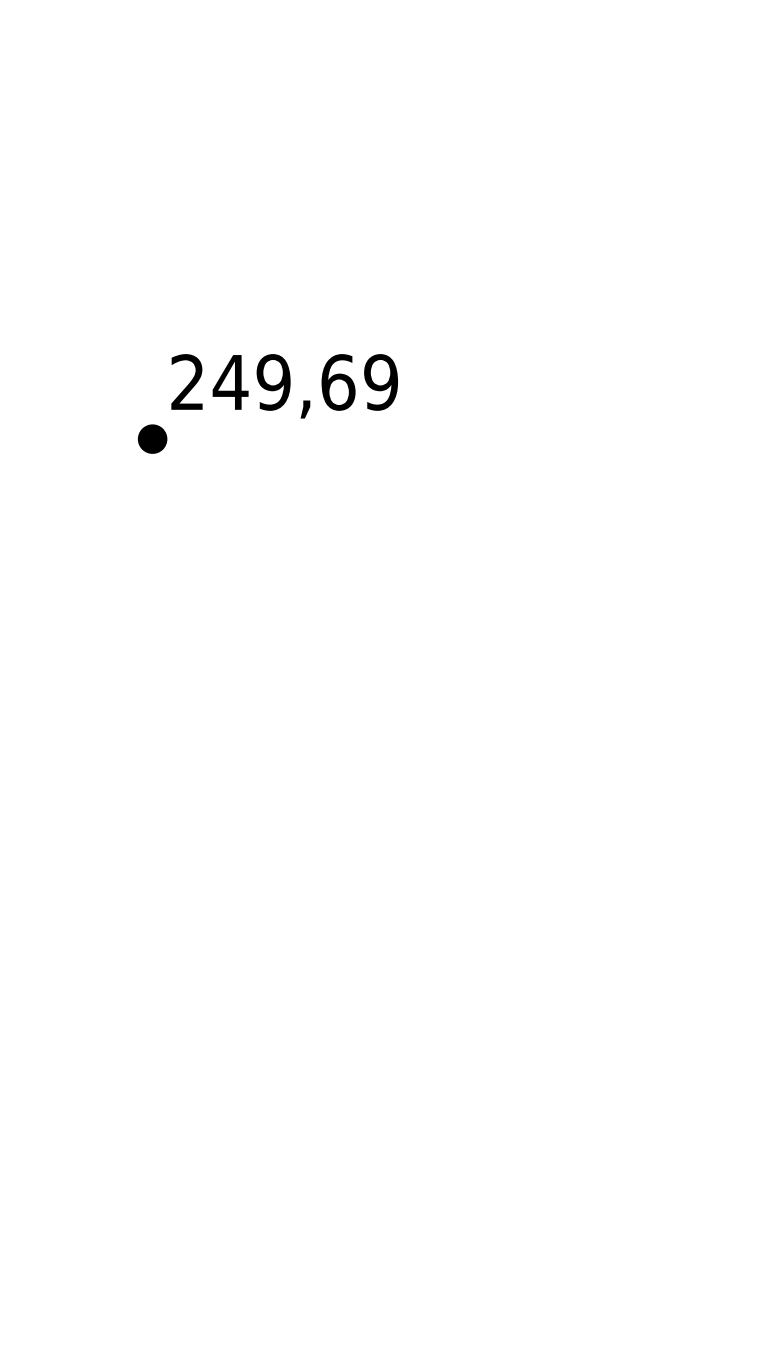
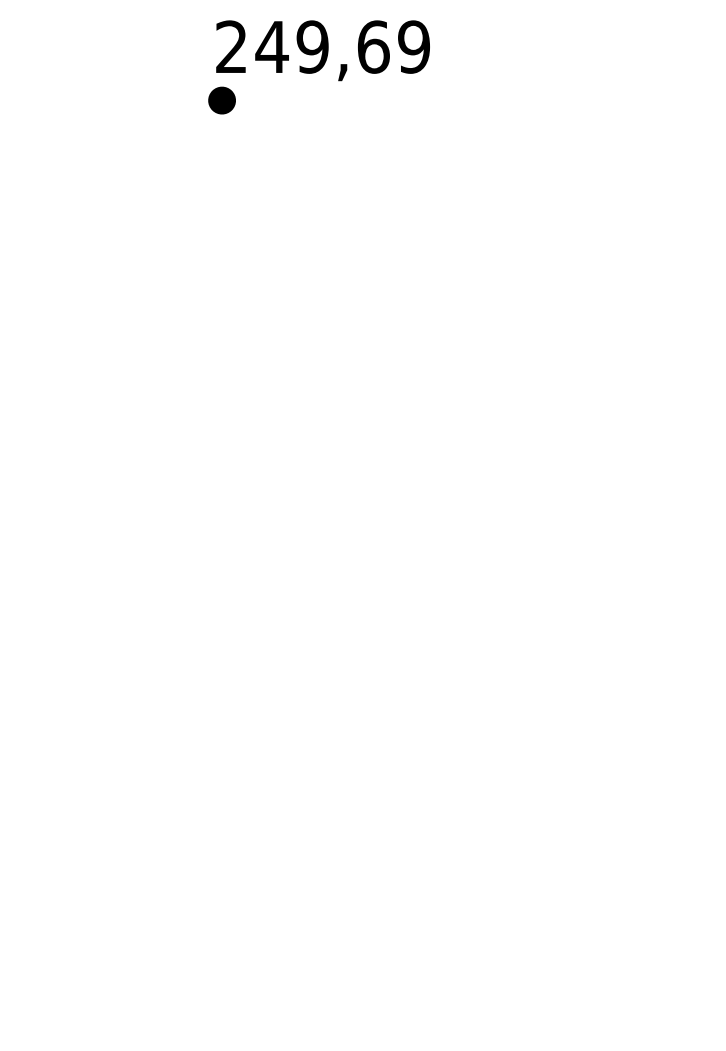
part: (152, 438) -> (221, 99), moved

